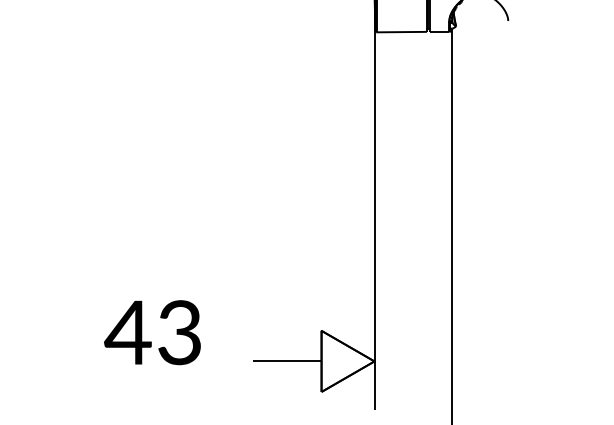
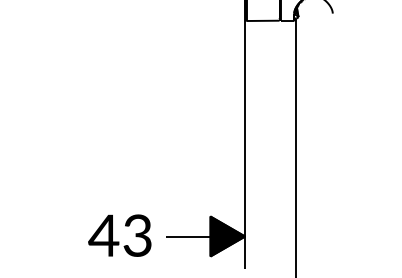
text: (152, 332) -> (119, 235), moved
fill: (347, 361) -> (227, 236), added

